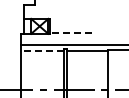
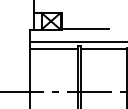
line: (70, 33) -> (85, 29), dashed -> solid
line: (41, 51) -> (53, 49), dashed -> solid

